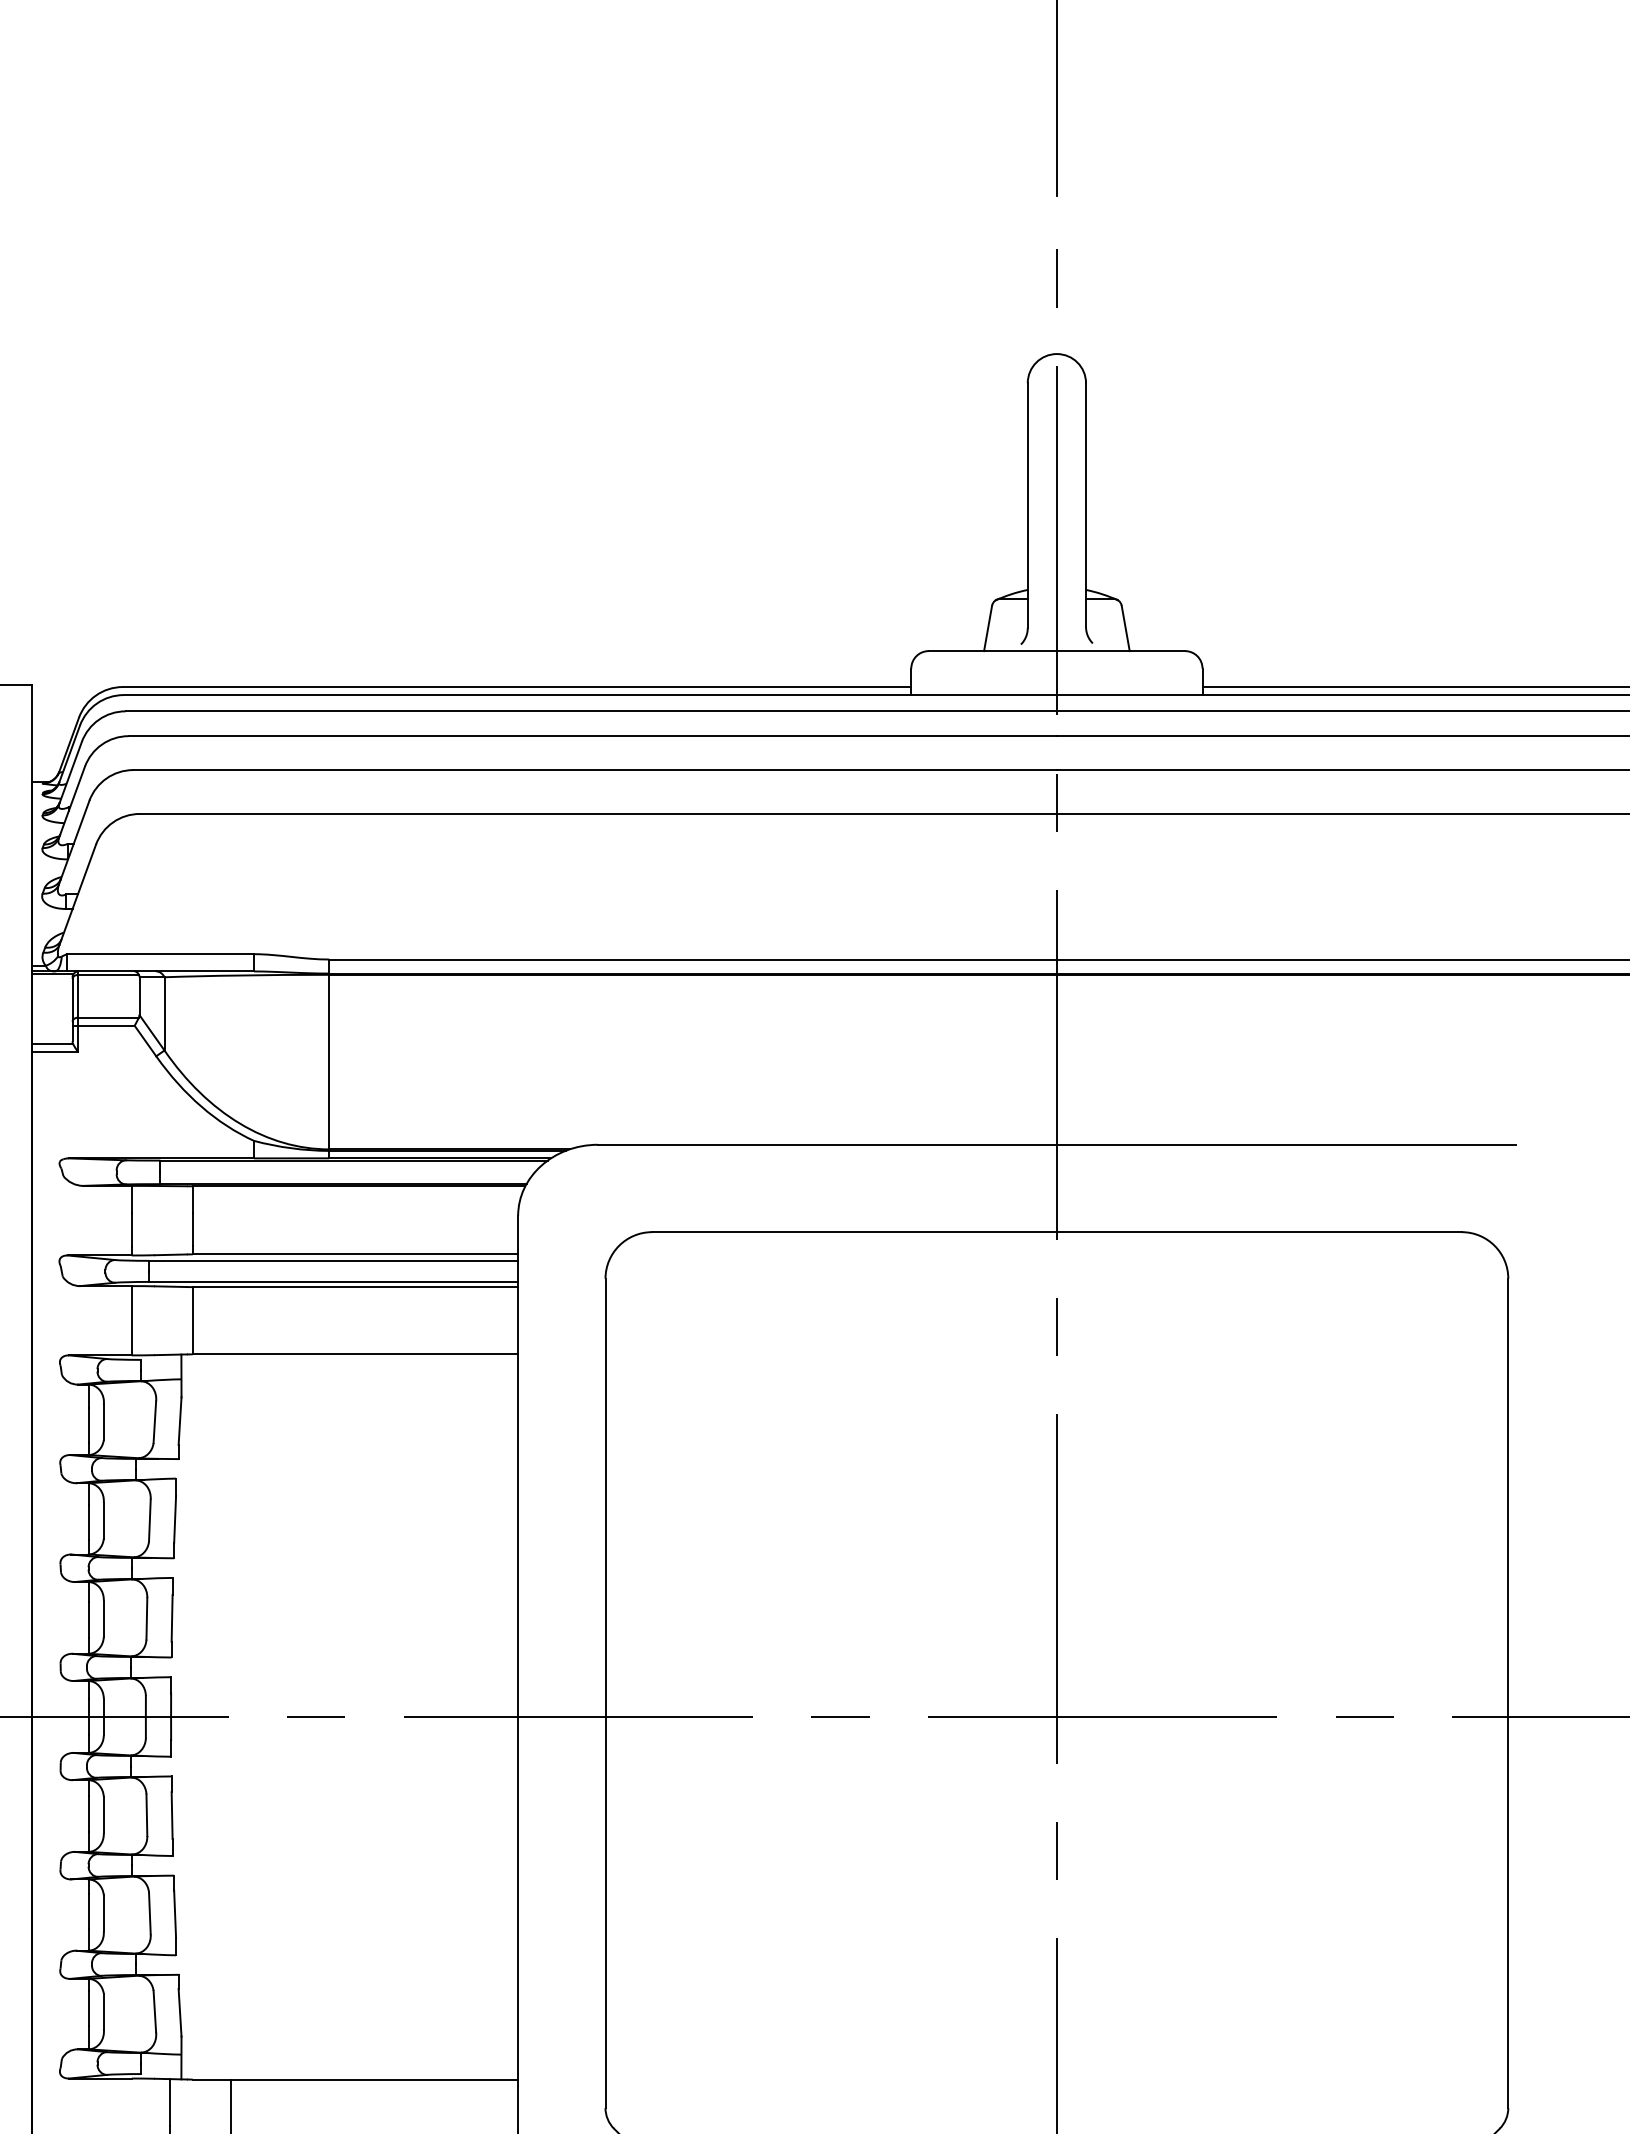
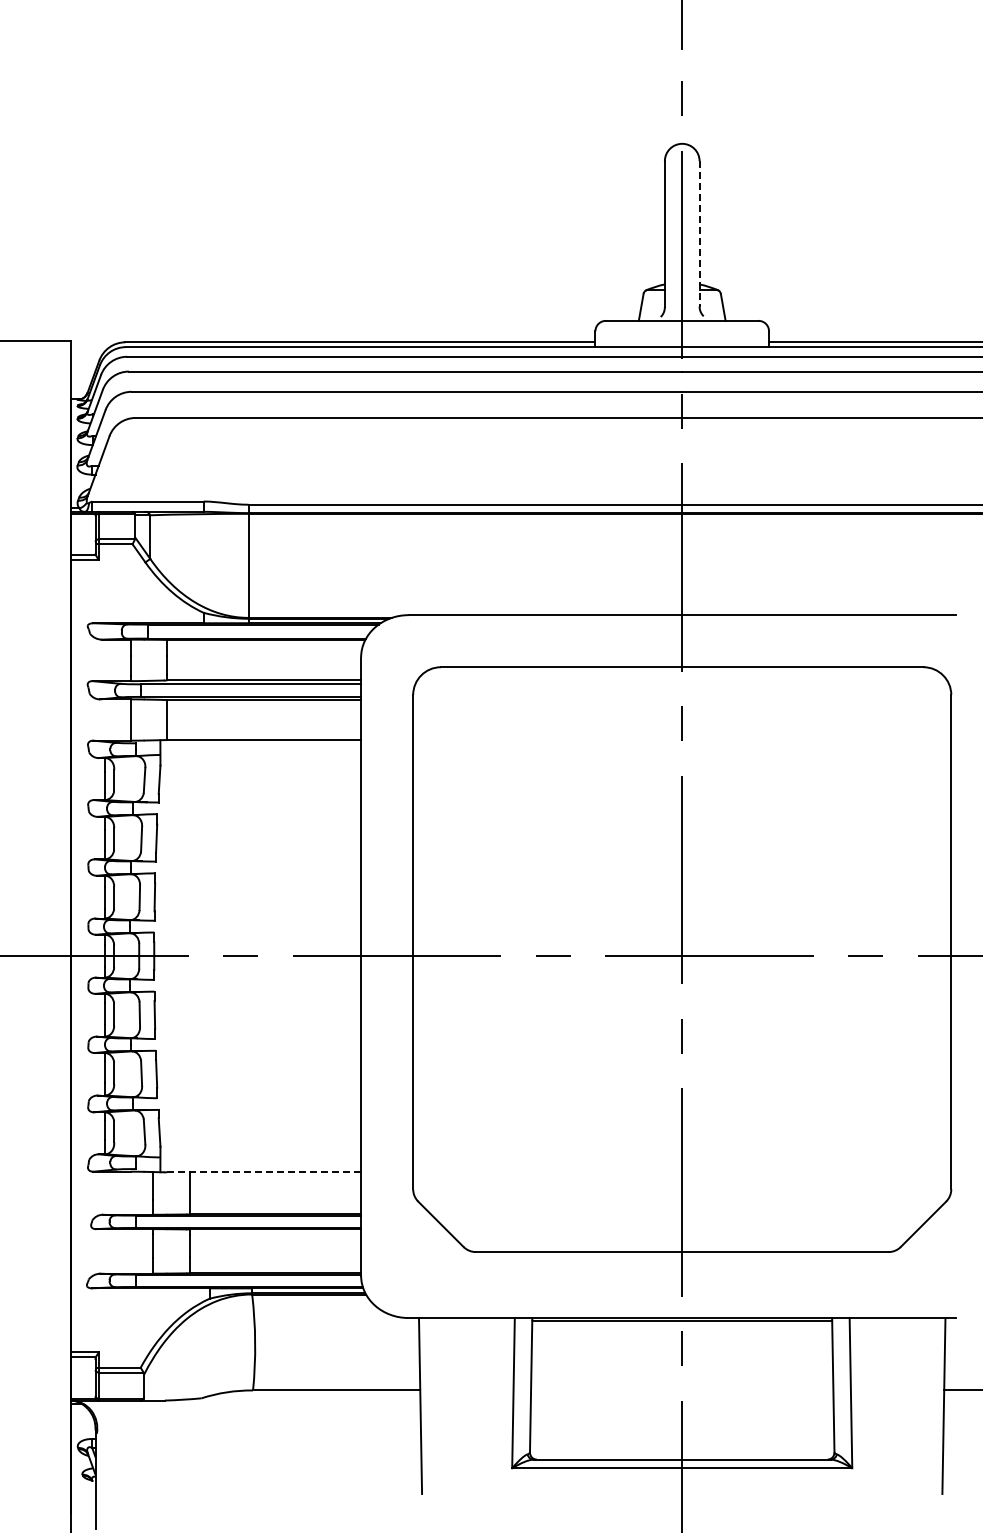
line: (1085, 504) -> (699, 233), solid -> dashed
line: (356, 2079) -> (264, 1172), solid -> dashed

